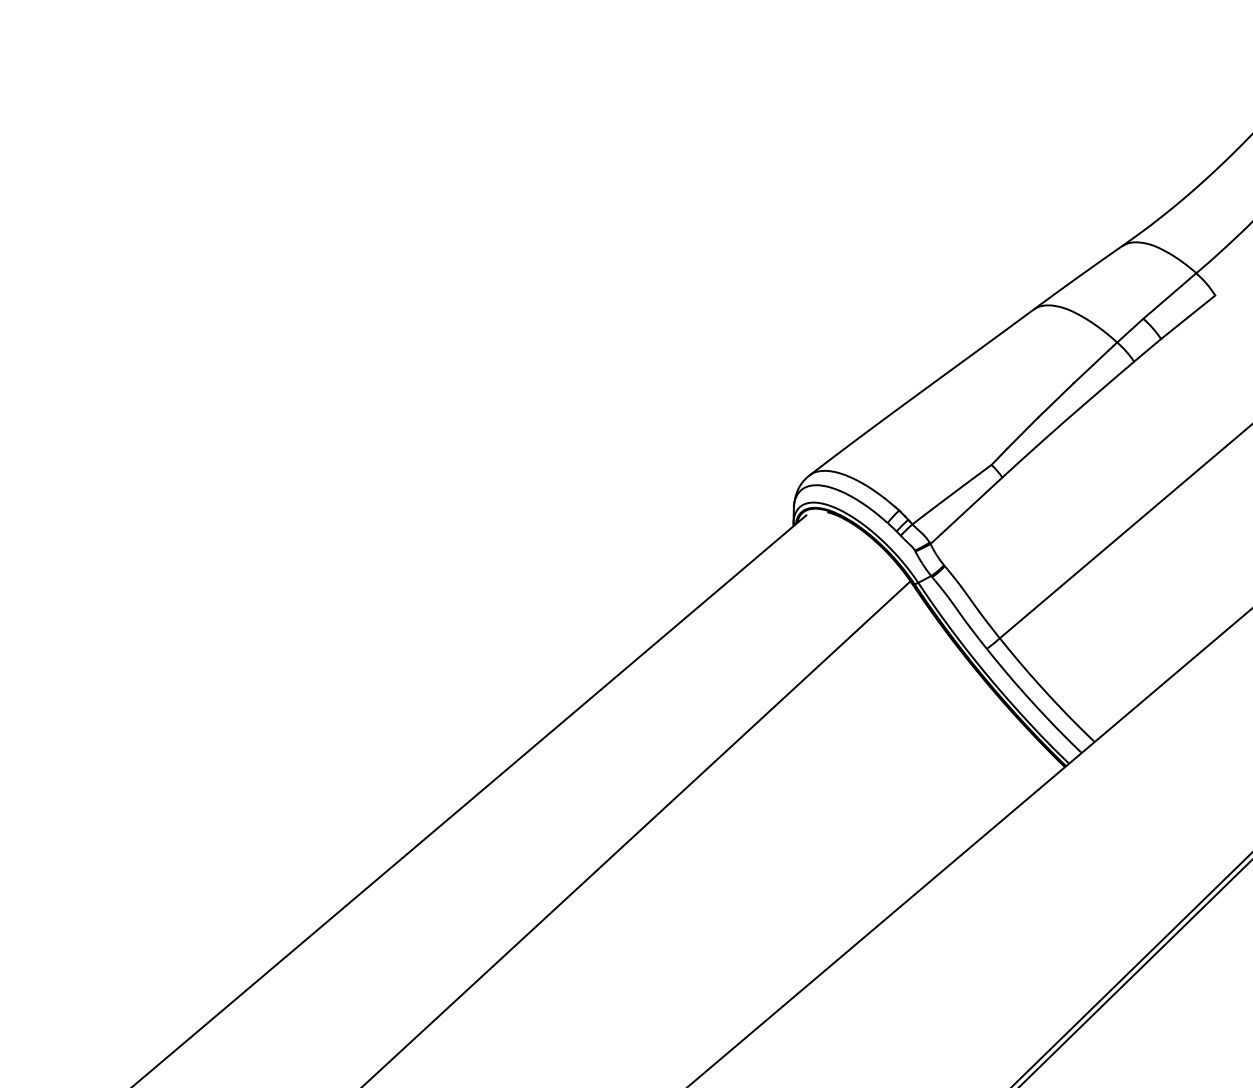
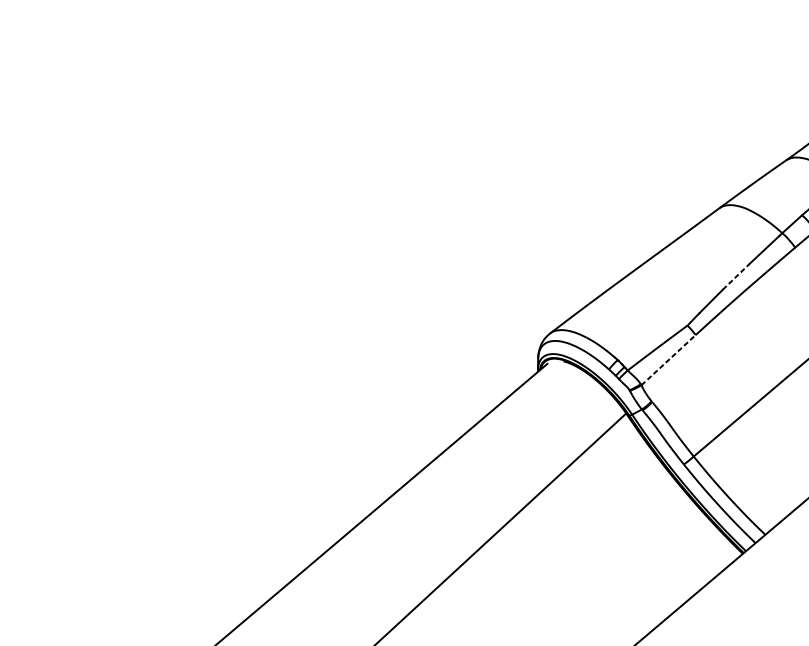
line: (1056, 400) -> (736, 276), solid -> dashed
line: (966, 510) -> (668, 360), solid -> dashed

